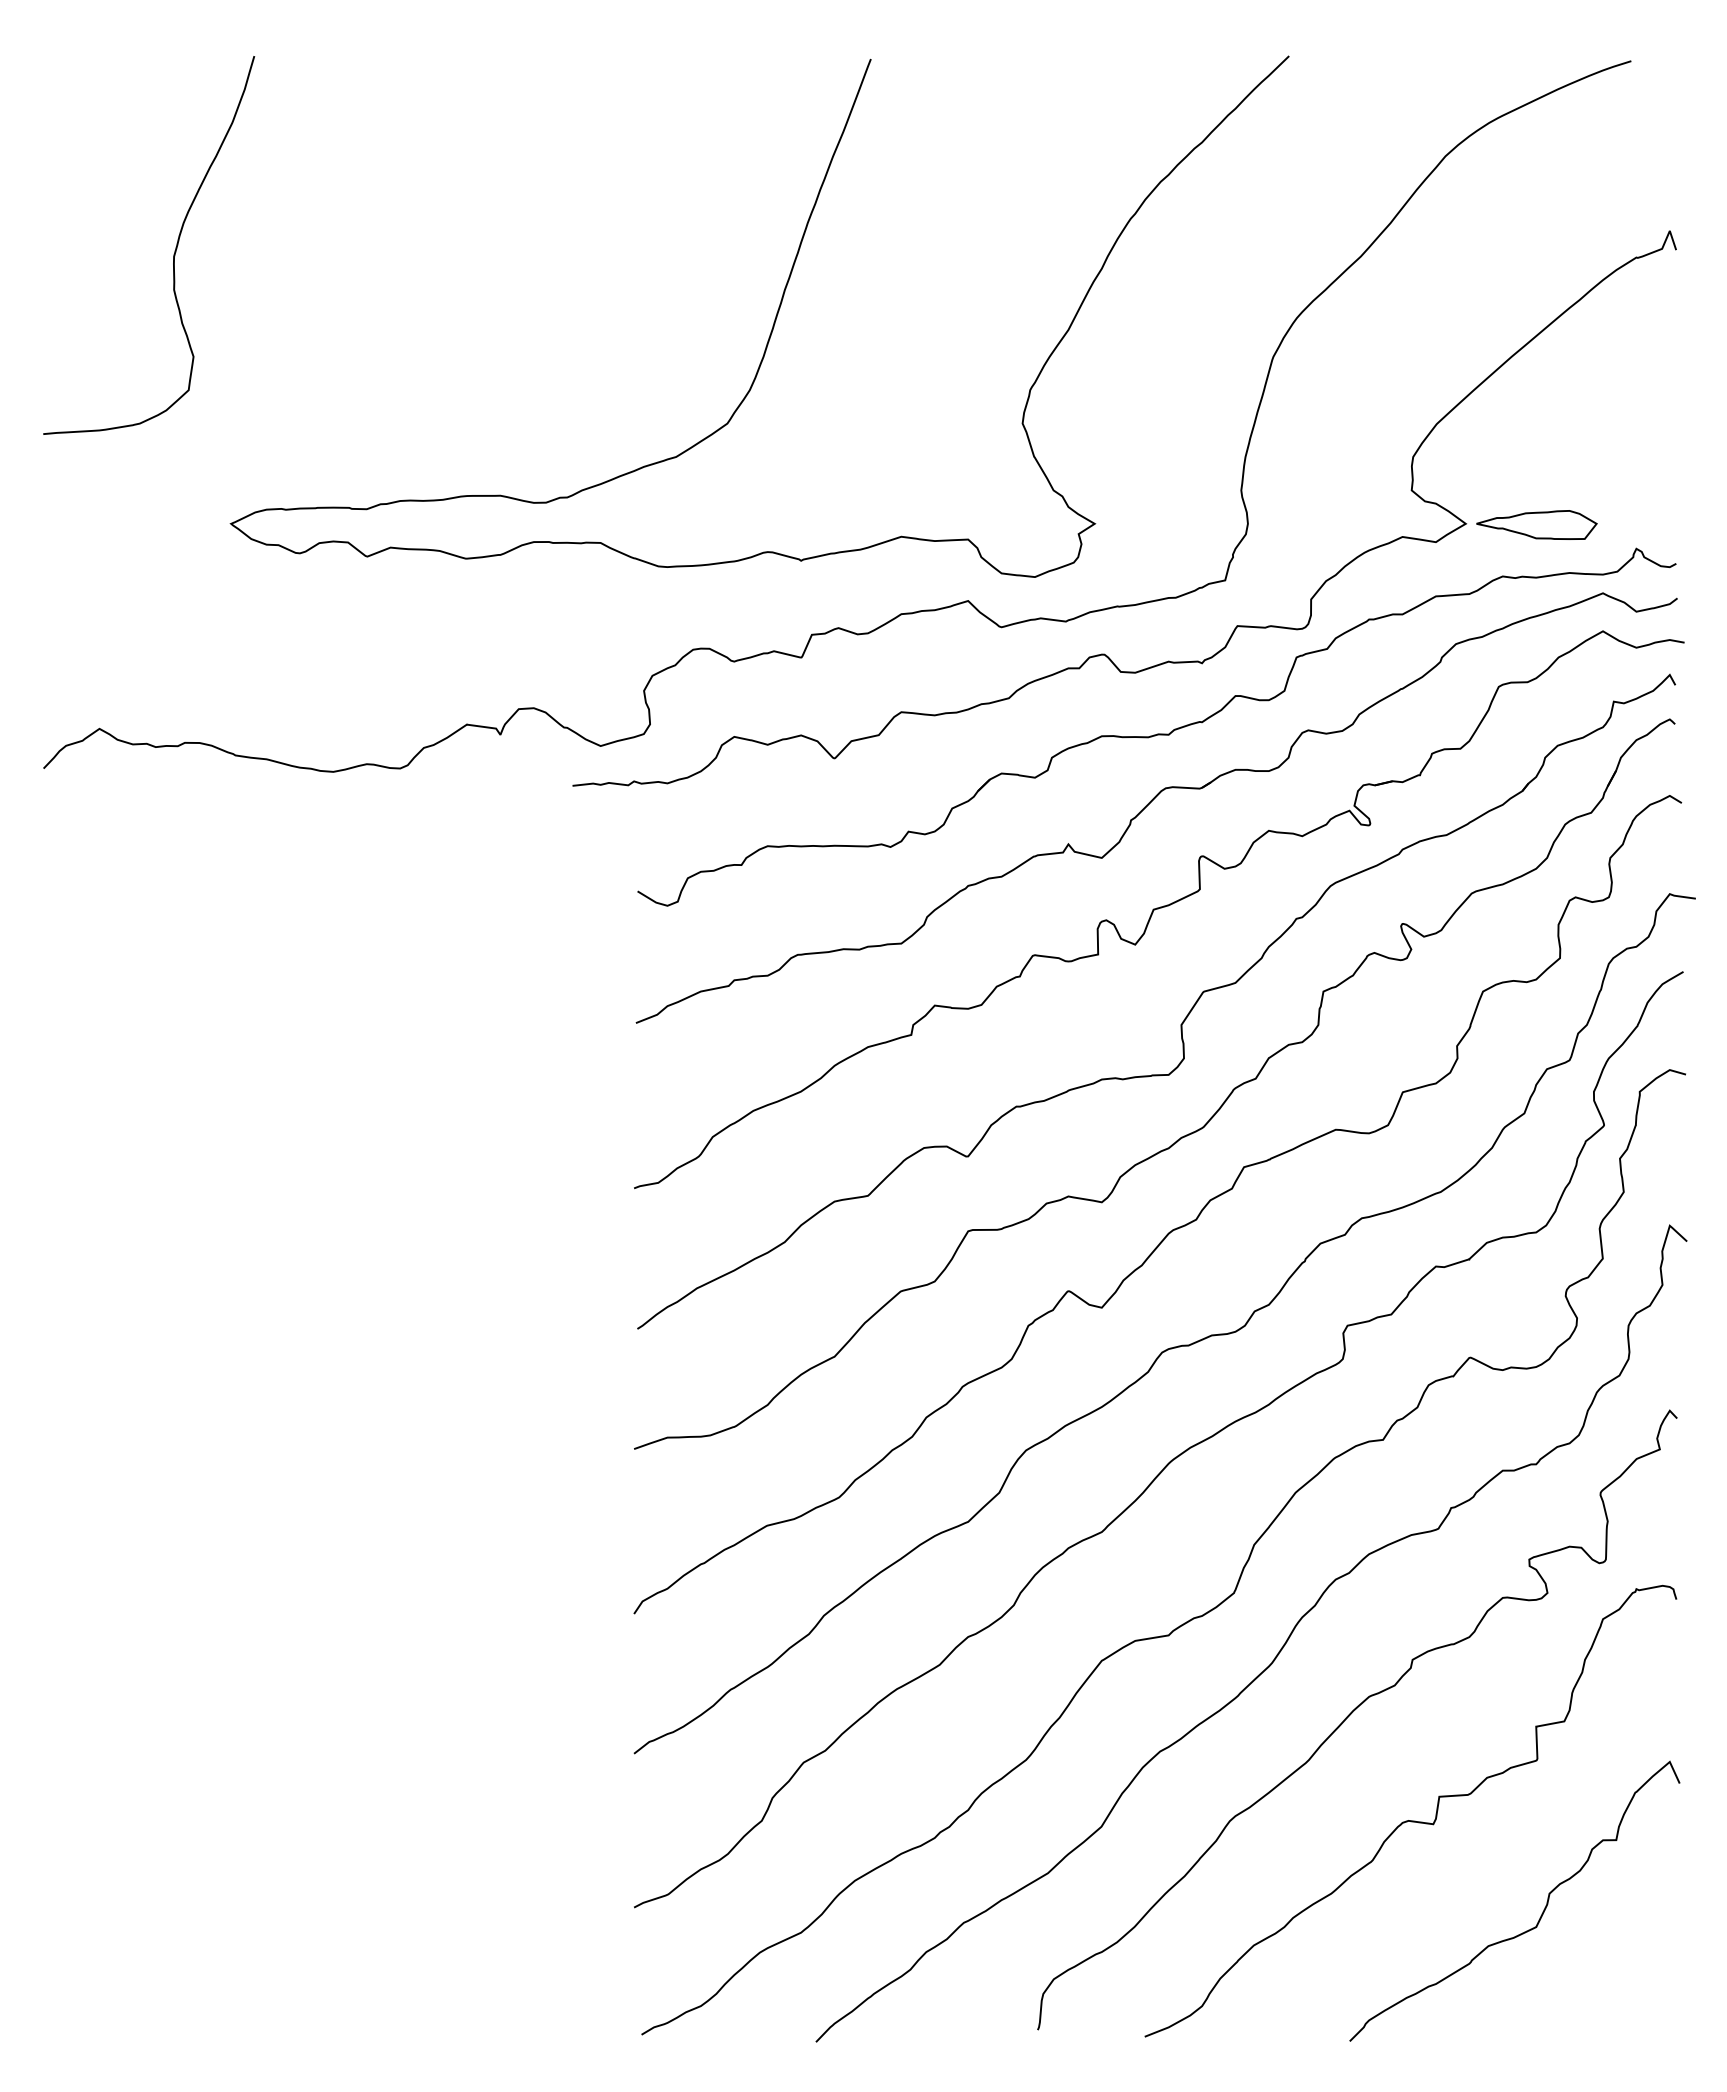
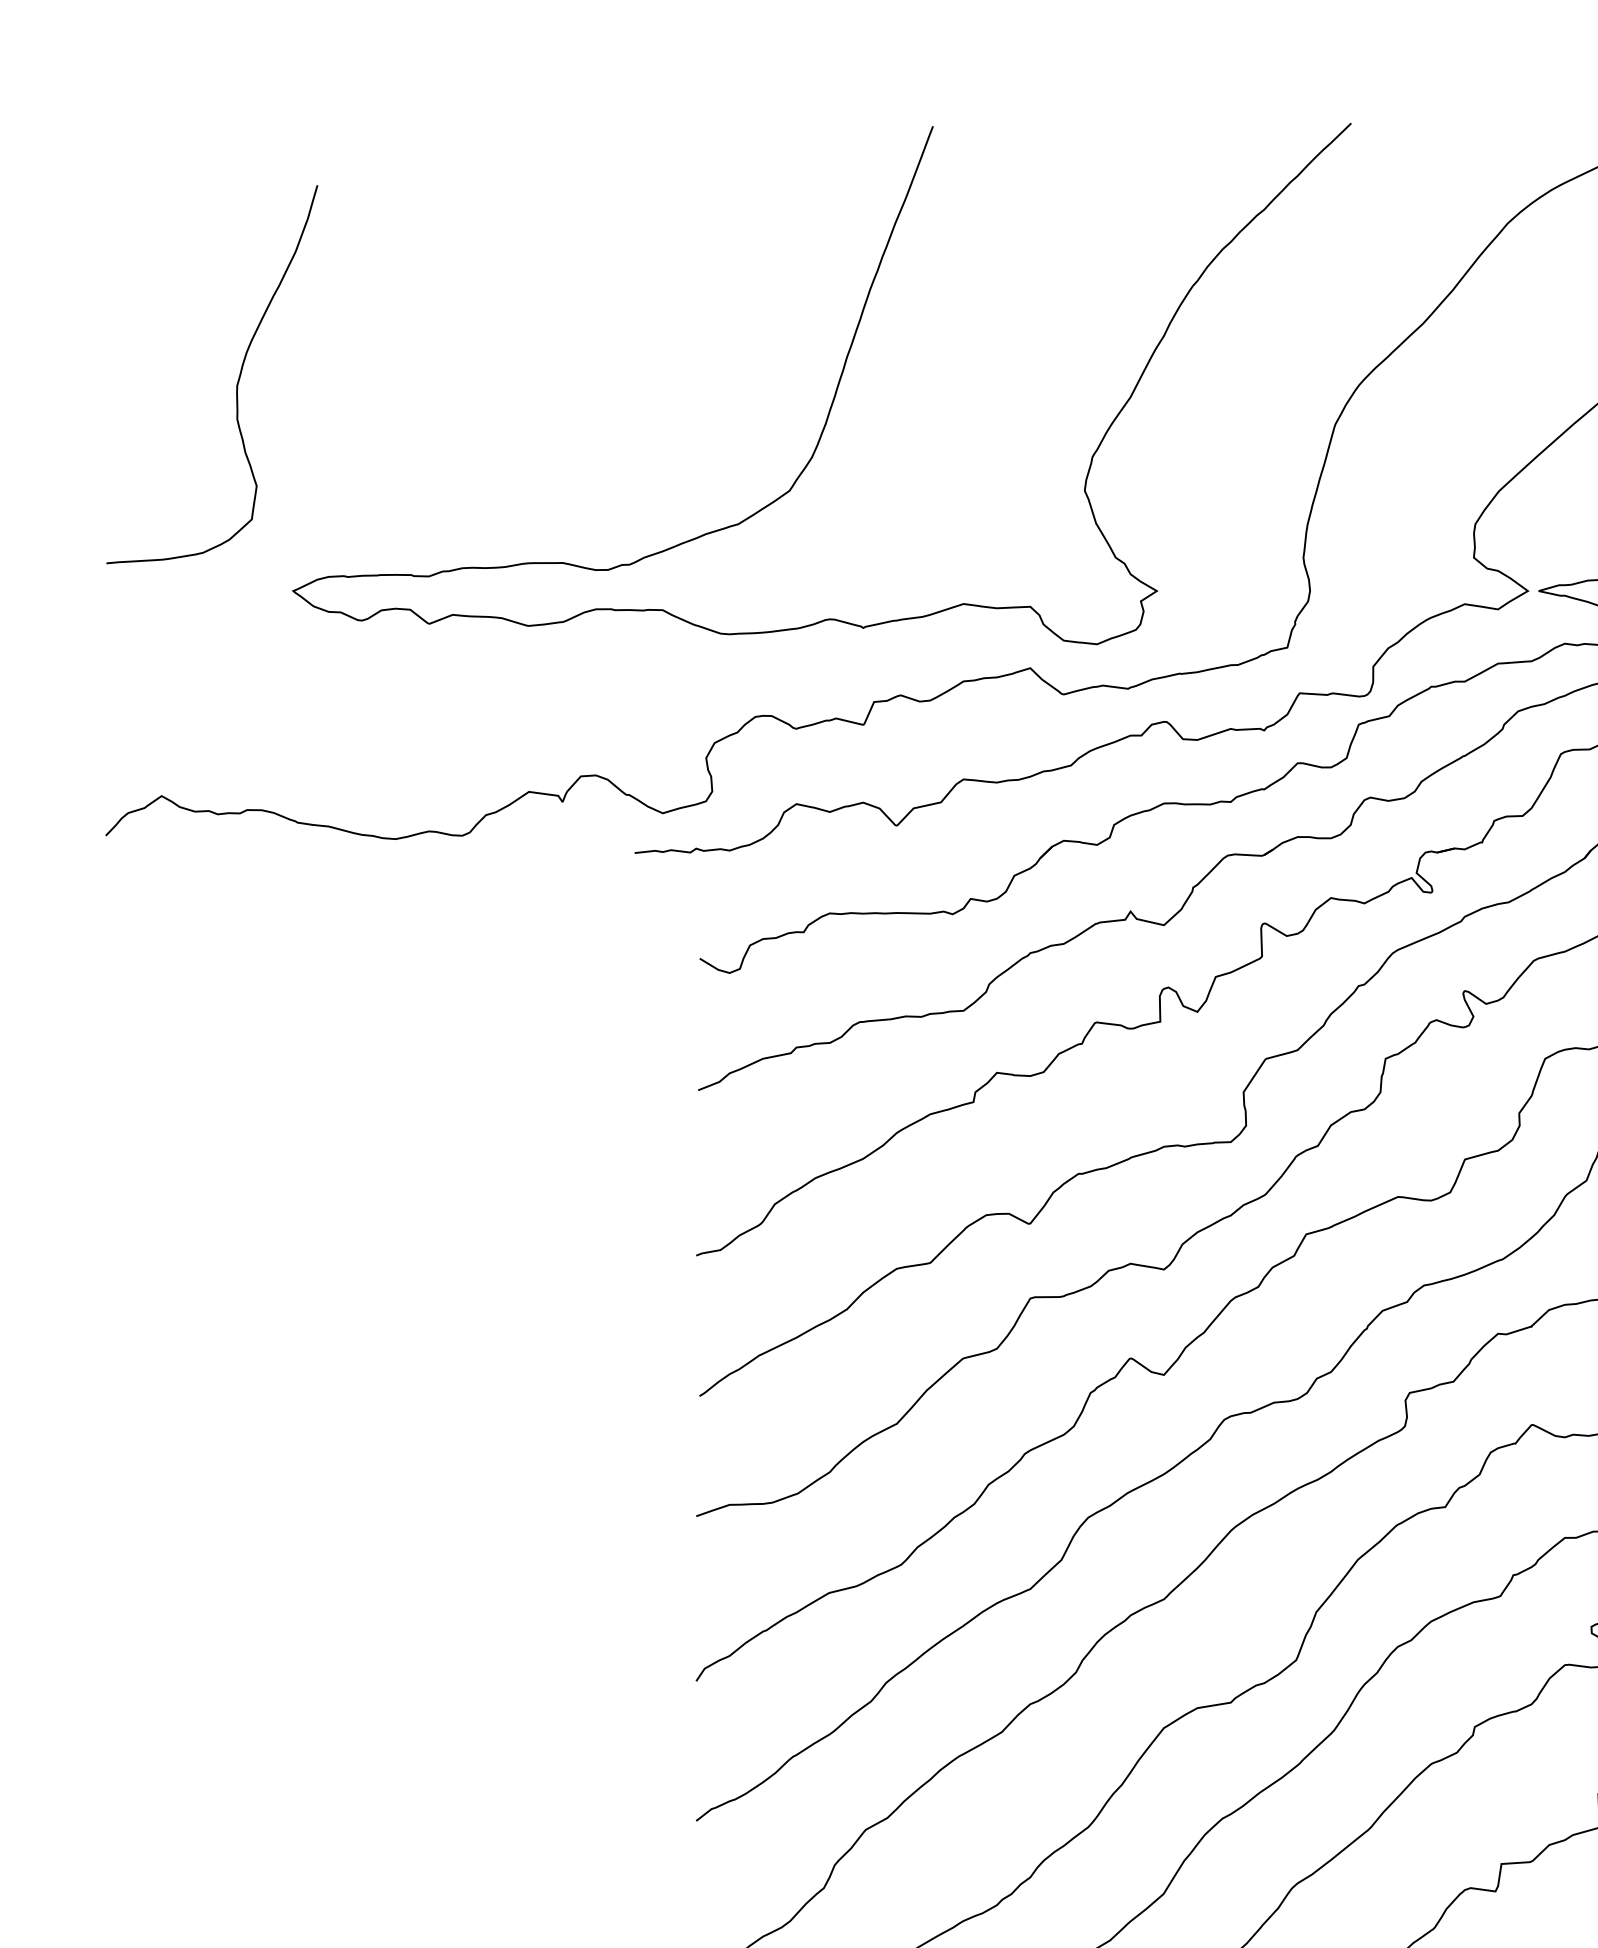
curve: (174, 250) -> (237, 379), moved

